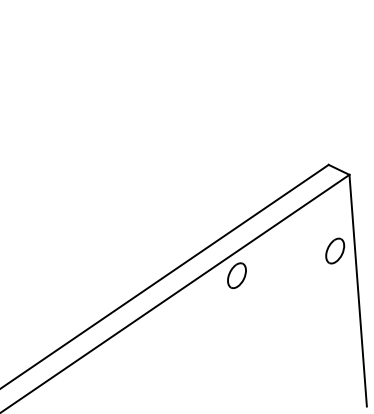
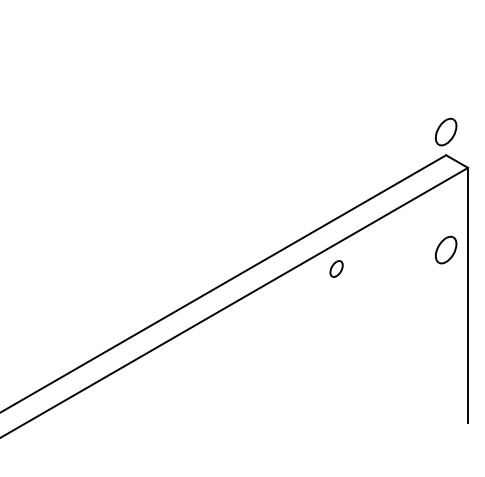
part: (326, 143) -> (445, 131), added
part: (236, 275) -> (336, 268), size x0.6

